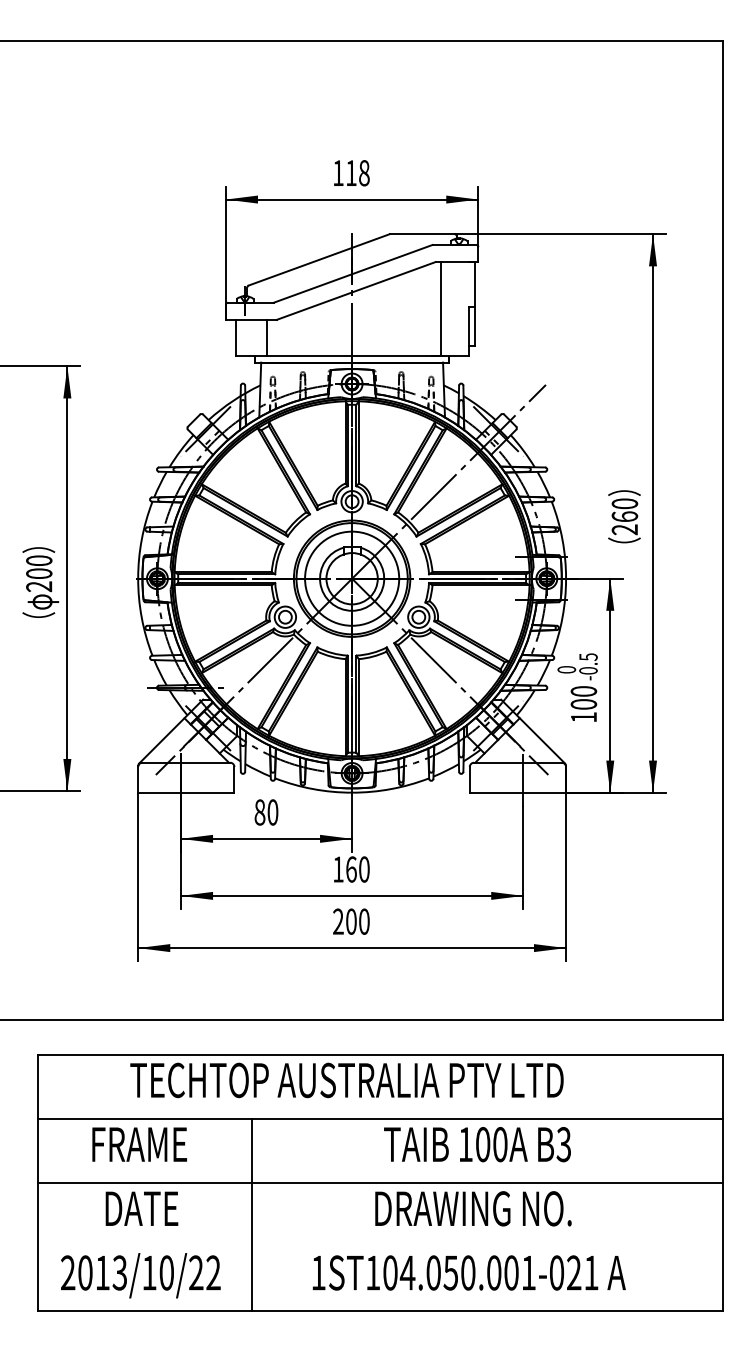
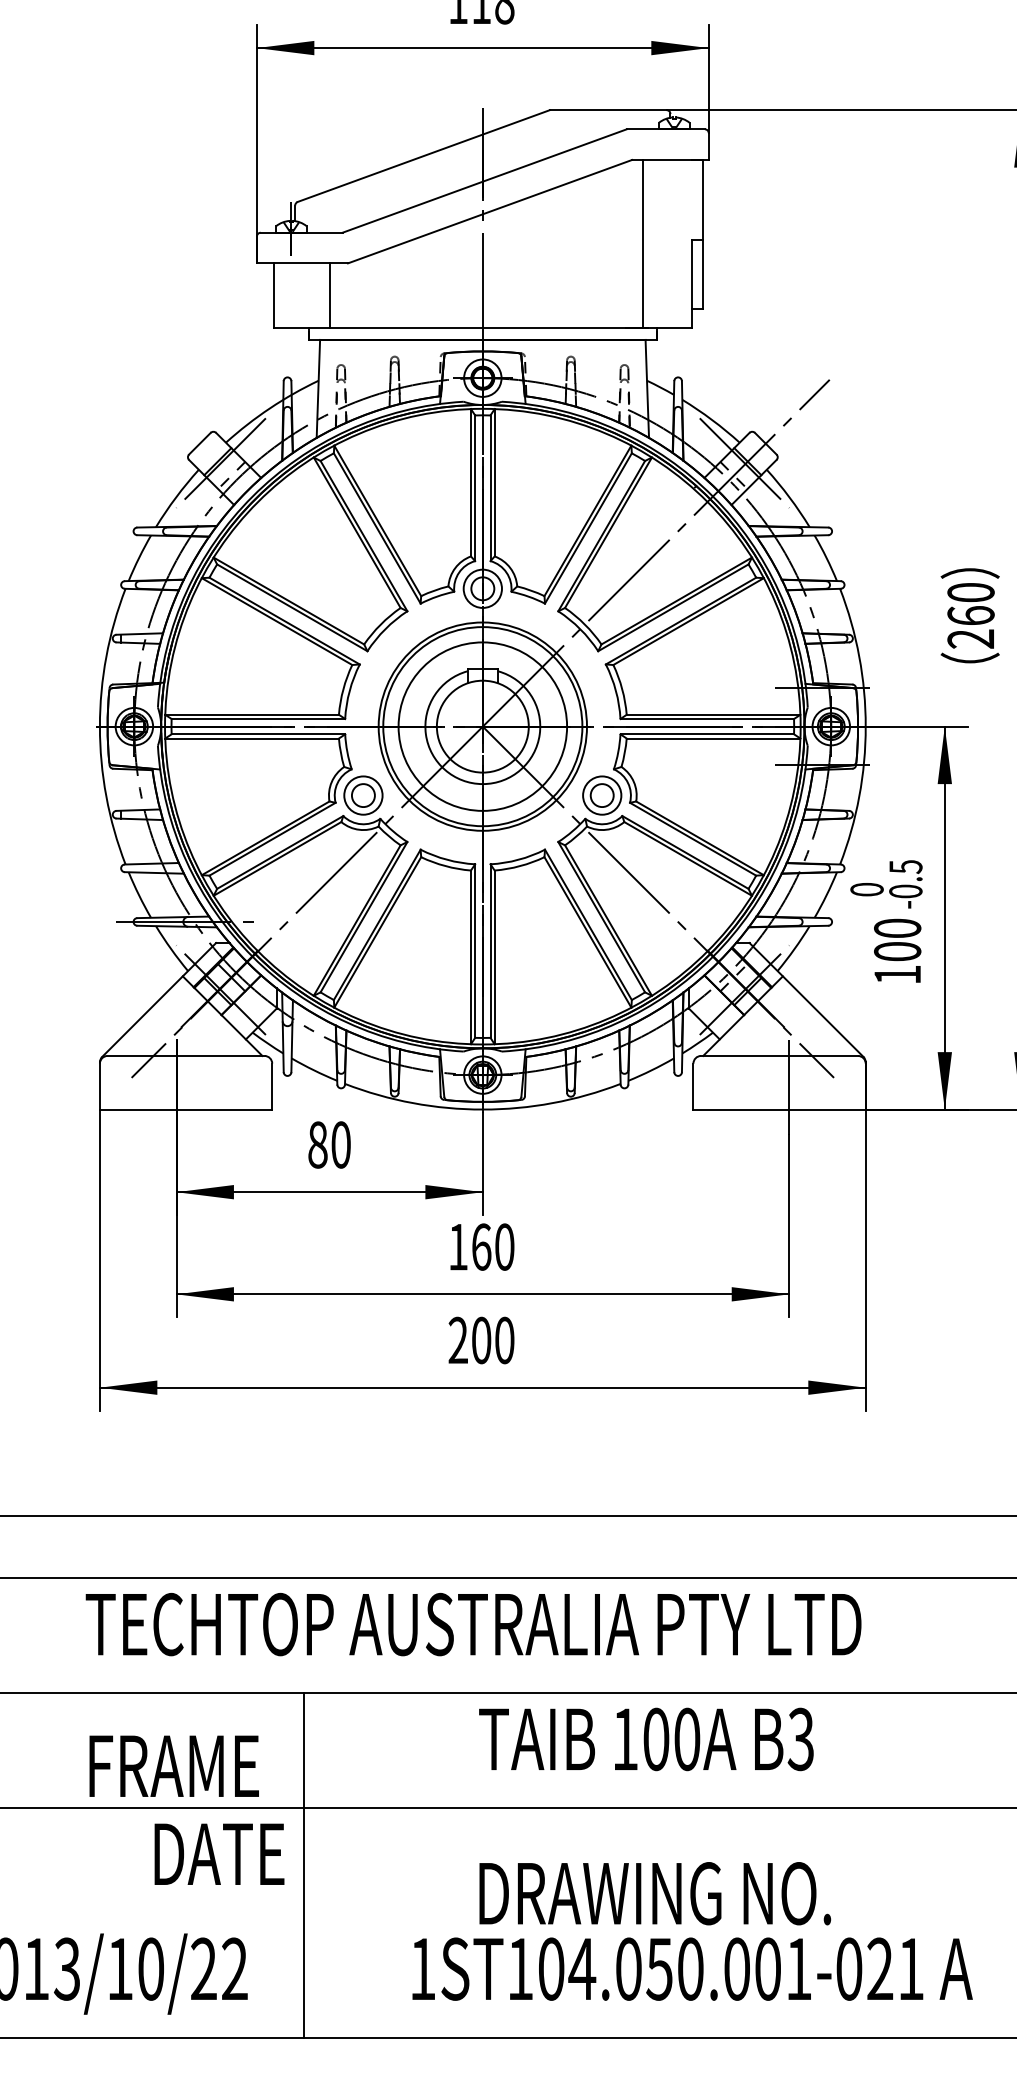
text: (139, 1144) -> (173, 1766), moved
text: (477, 1144) -> (646, 1739), moved
text: (141, 1208) -> (218, 1853), moved
text: (473, 1208) -> (655, 1893), moved

